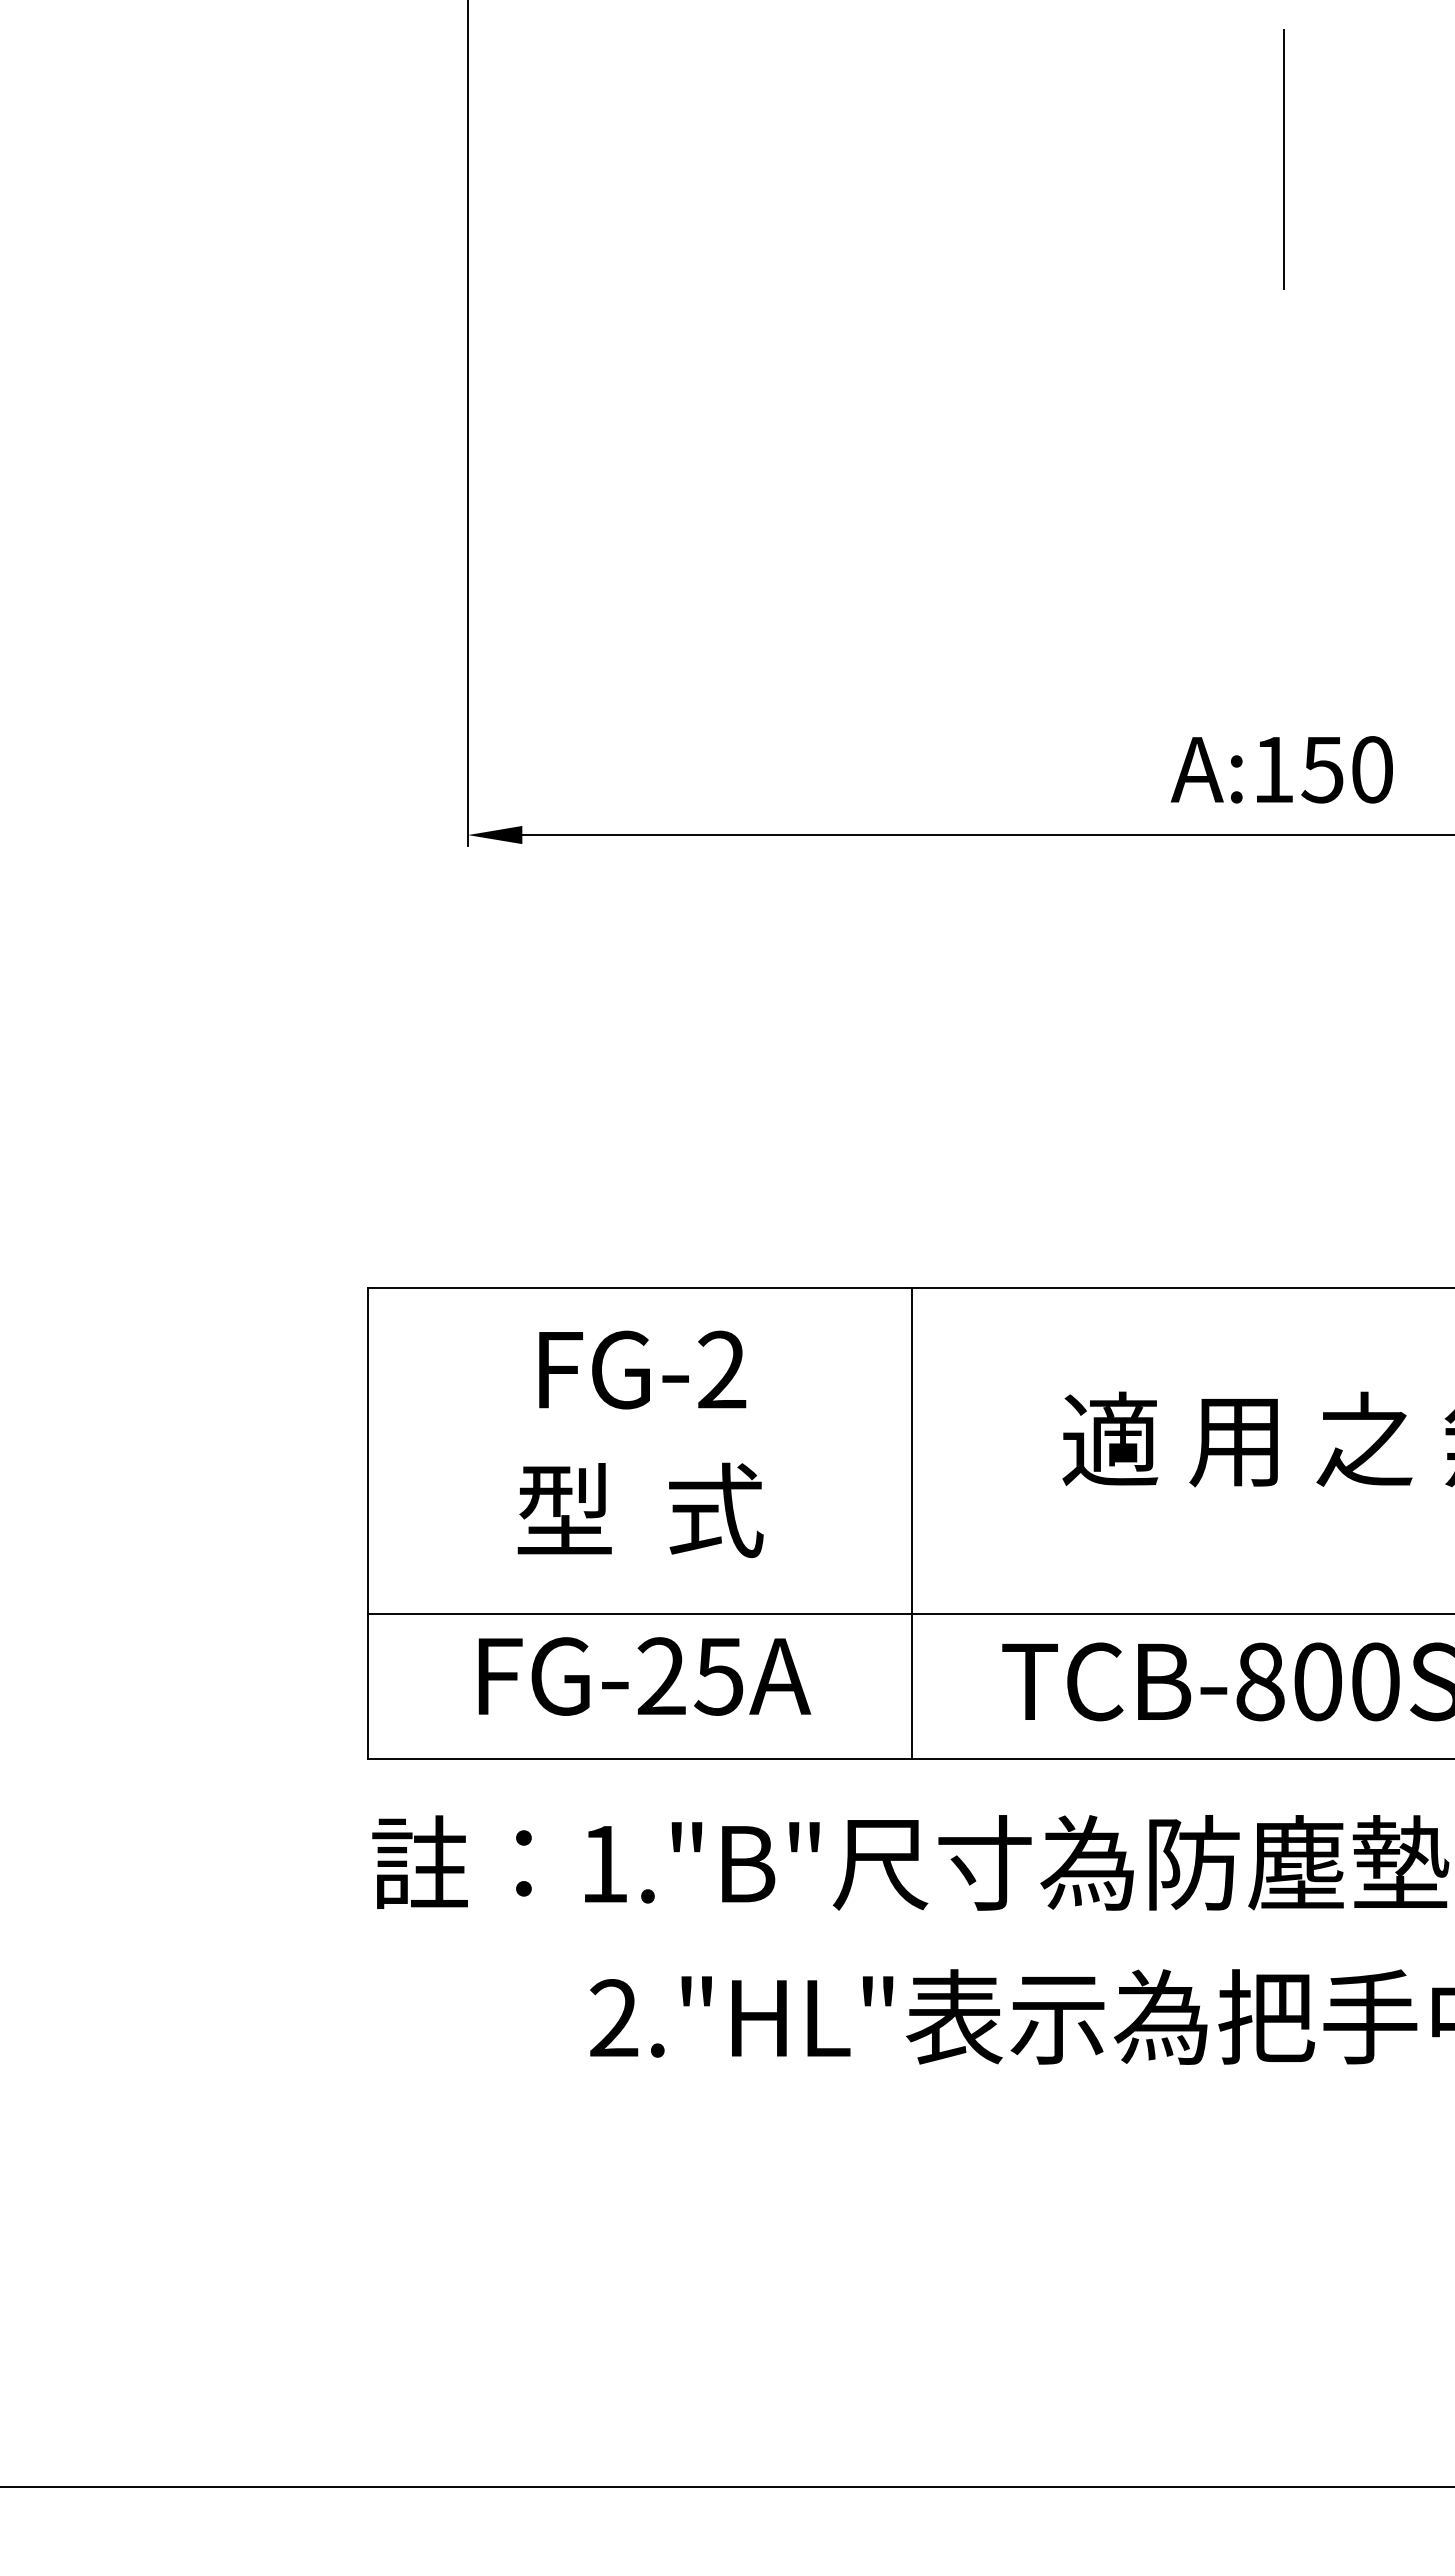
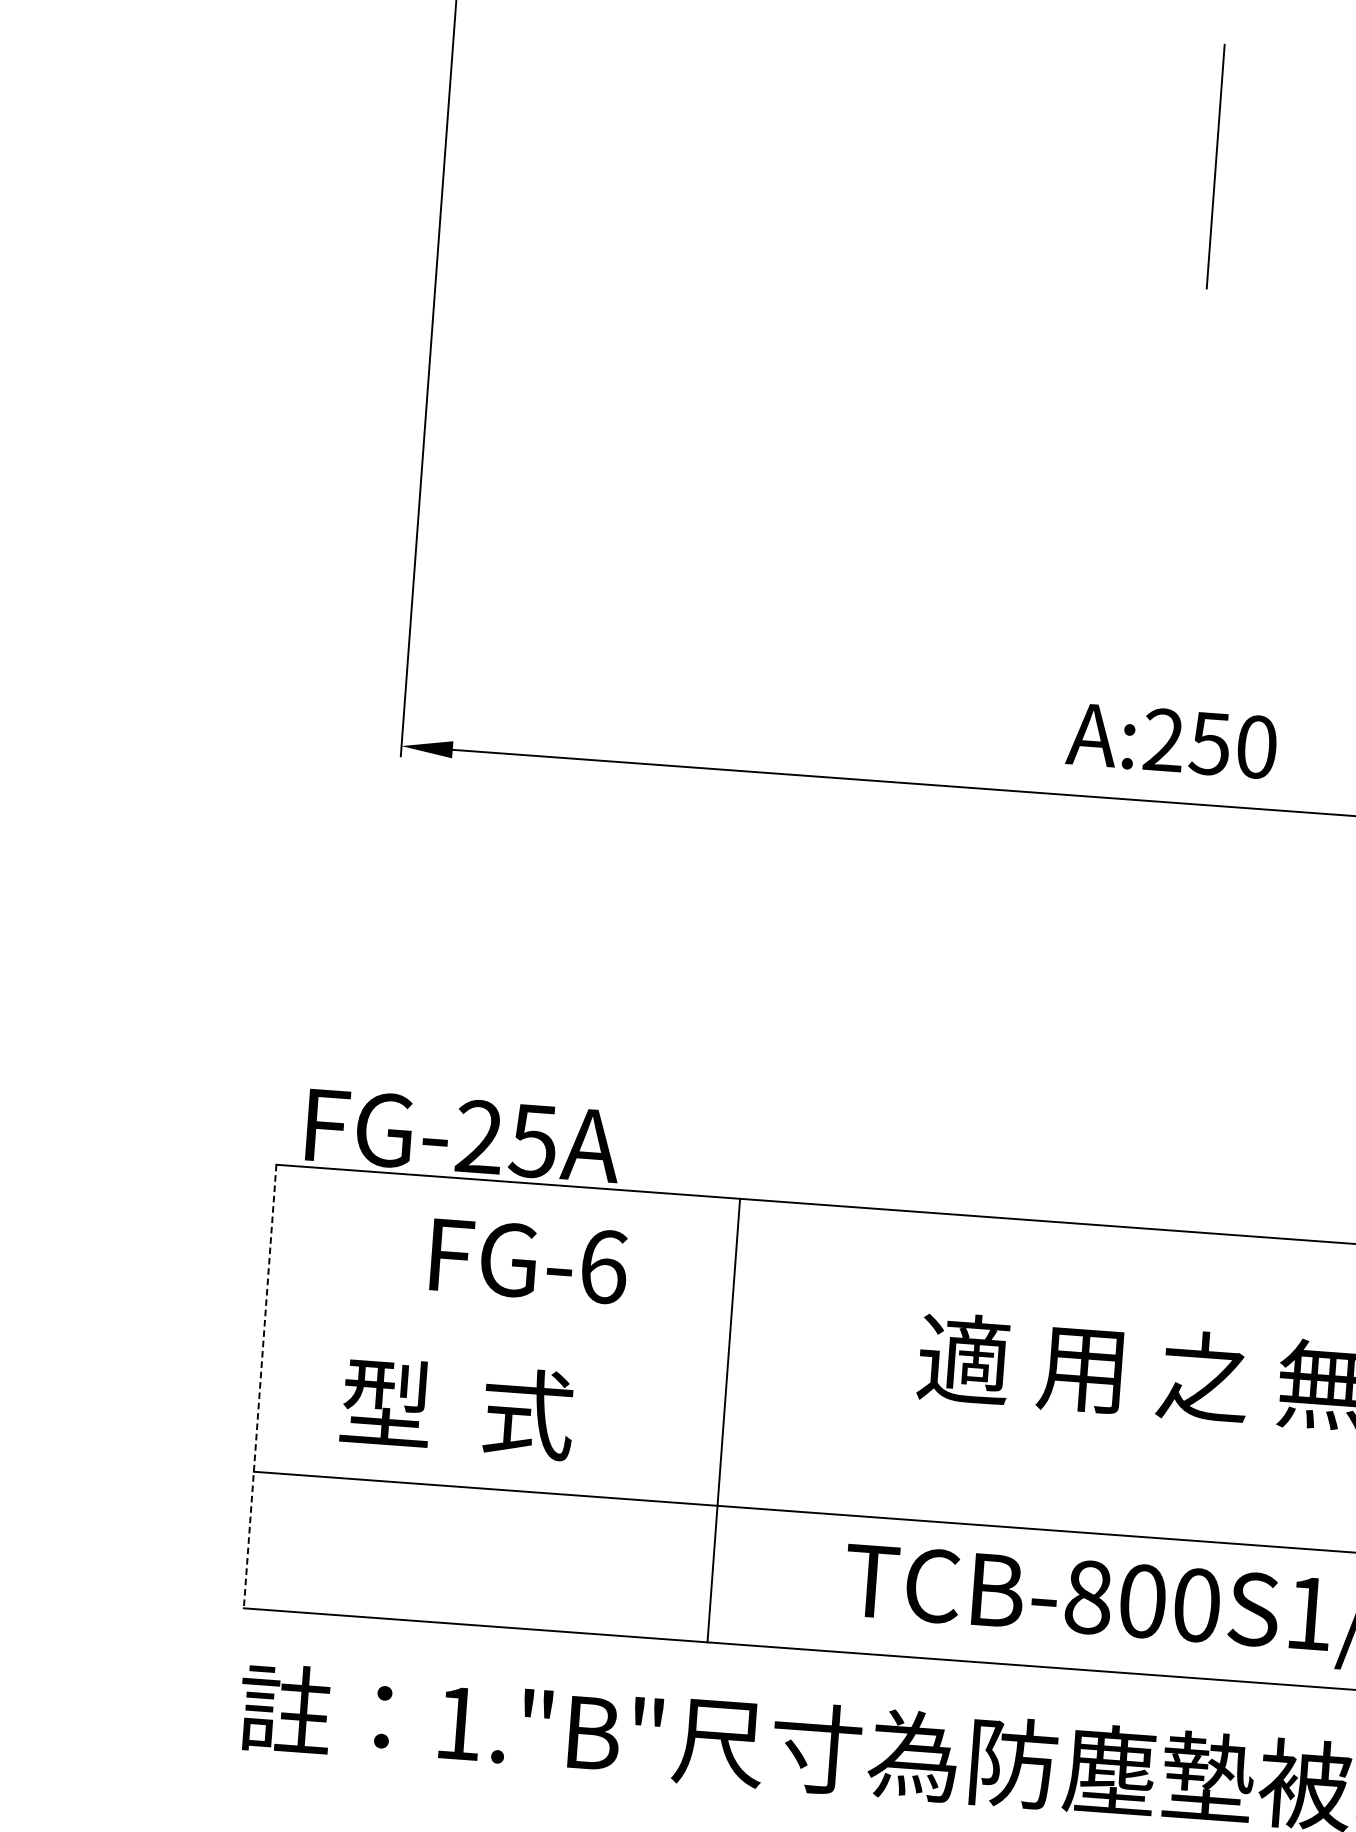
text: (1273, 769) -> (1163, 740), A:150 -> A:250
text: (722, 1369) -> (604, 1266), FG-2 -> FG-6
text: (640, 1509) -> (457, 1407), moved
line: (368, 1523) -> (260, 1386), solid -> dashed
line: (912, 1523) -> (724, 1420), moved
text: (644, 1676) -> (463, 1135), moved

